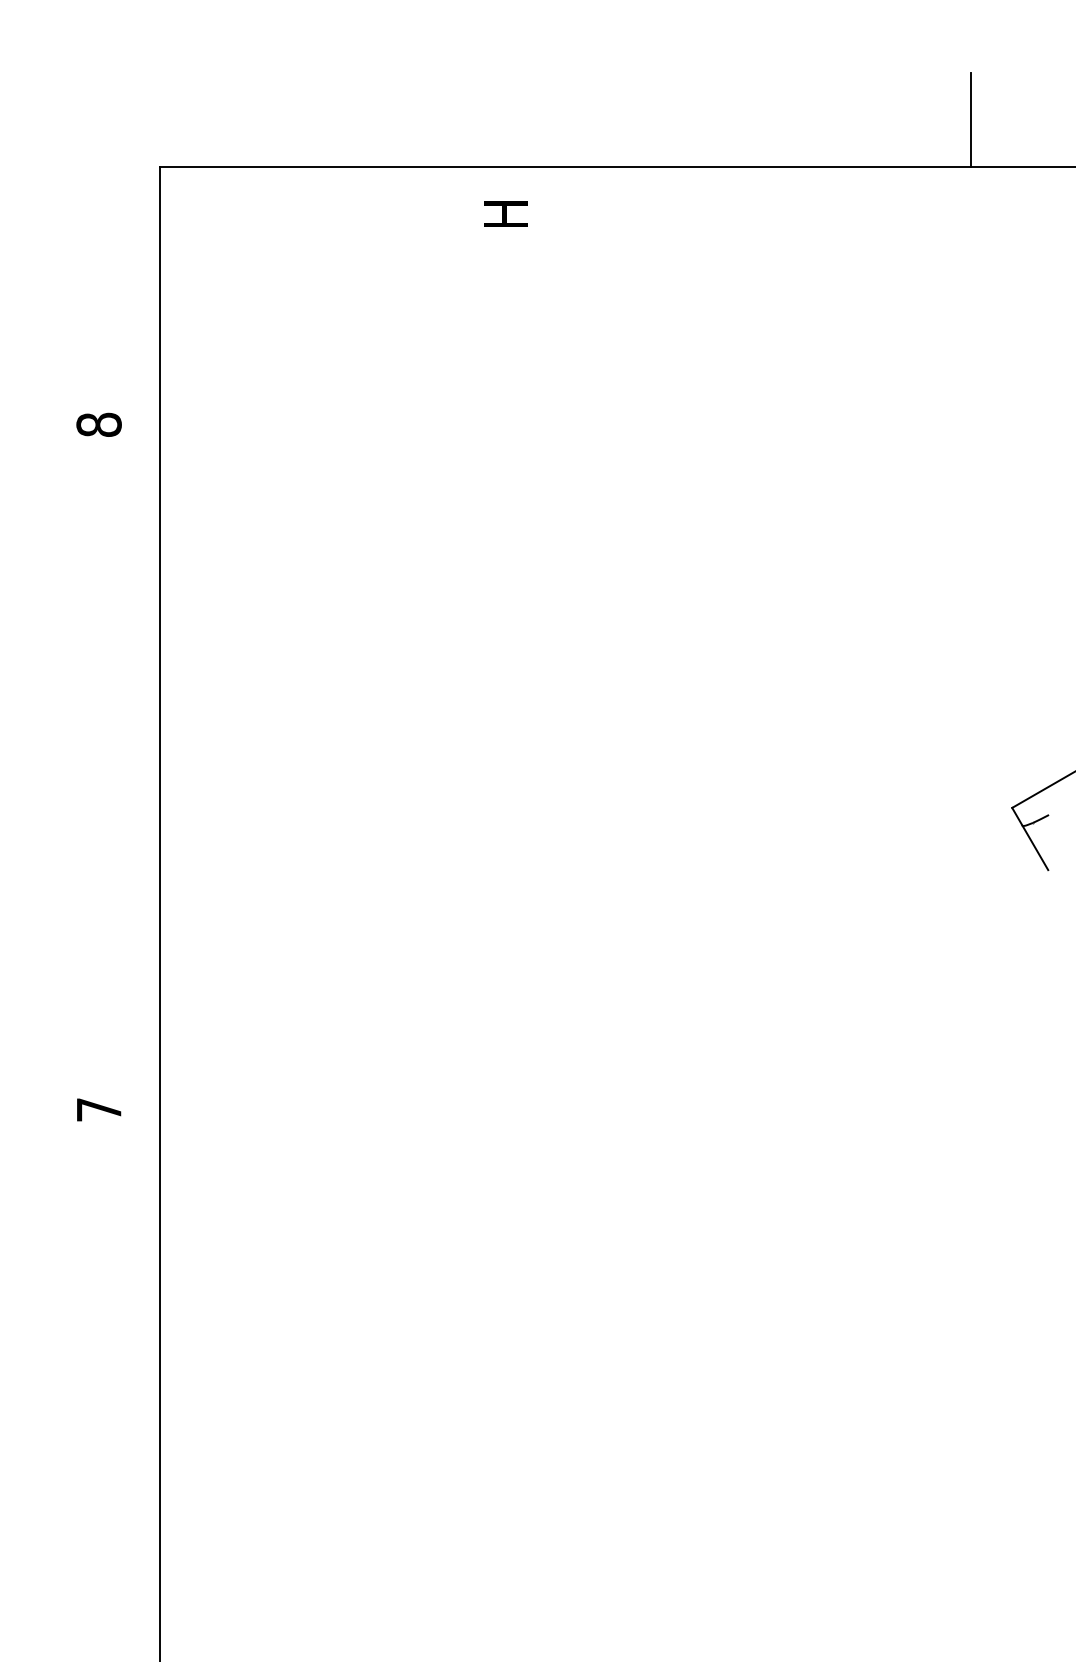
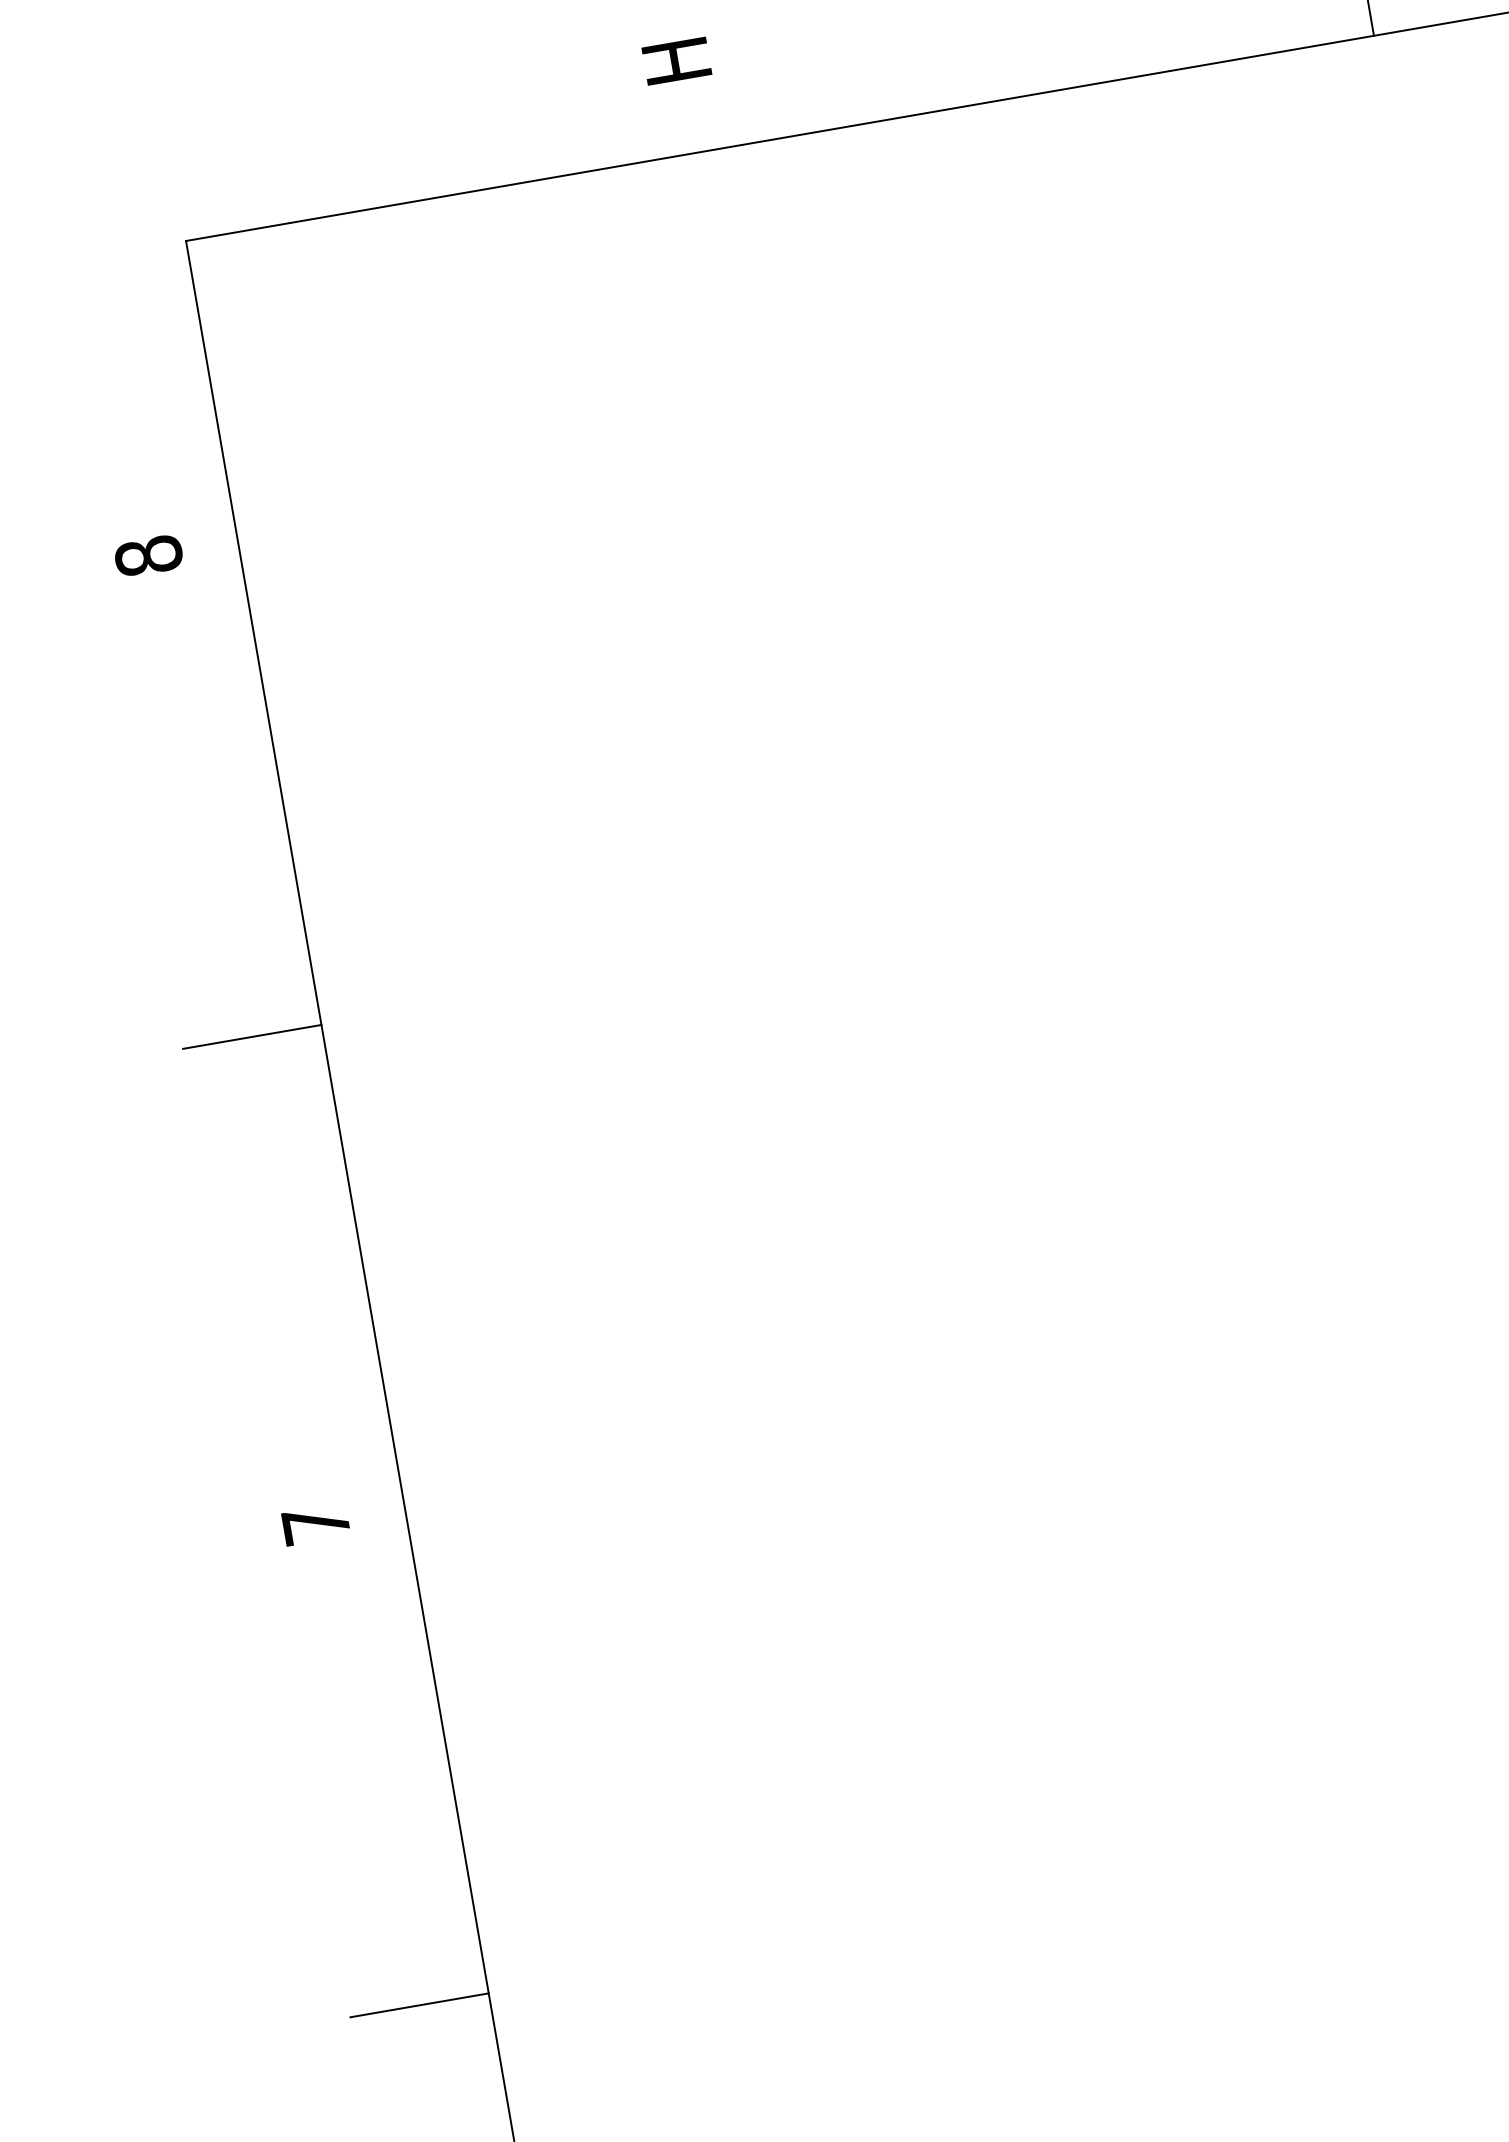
text: (505, 213) -> (676, 59), moved
text: (98, 424) -> (147, 555), moved
line: (112, 702) -> (252, 1037), added
text: (99, 1109) -> (316, 1523), moved
line: (112, 1363) -> (419, 2005), added

